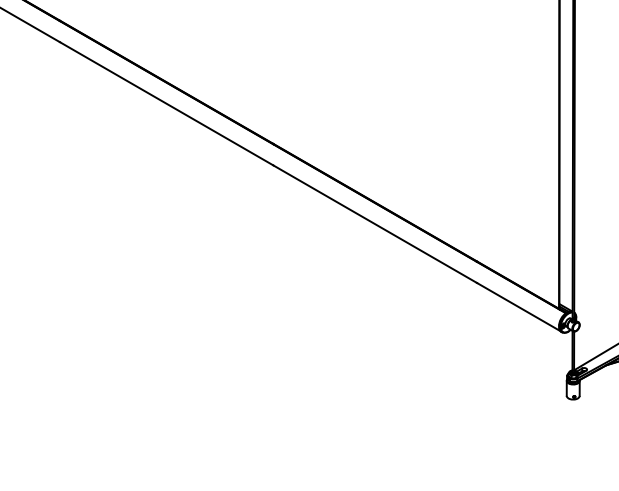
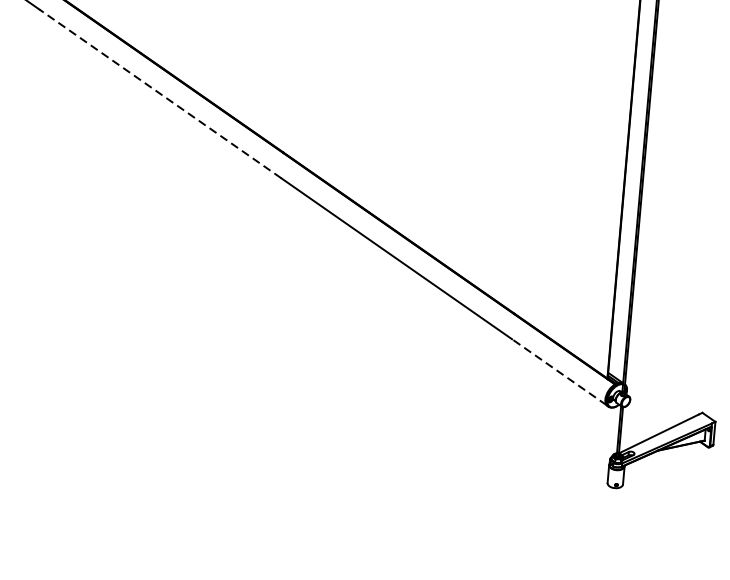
line: (166, 103) -> (160, 93), solid -> dashed
line: (518, 306) -> (559, 371), solid -> dashed

